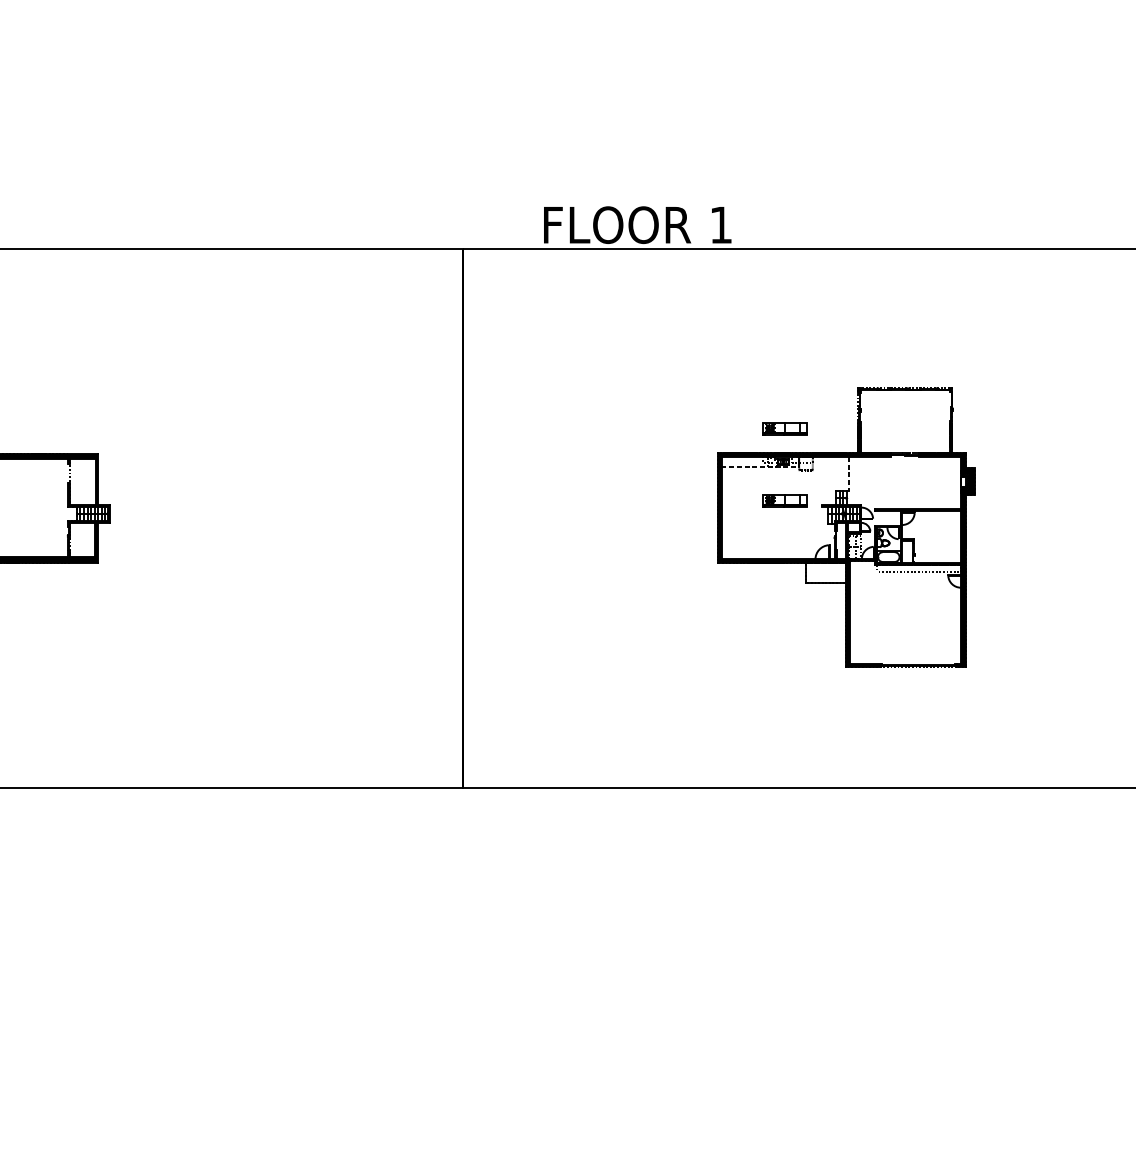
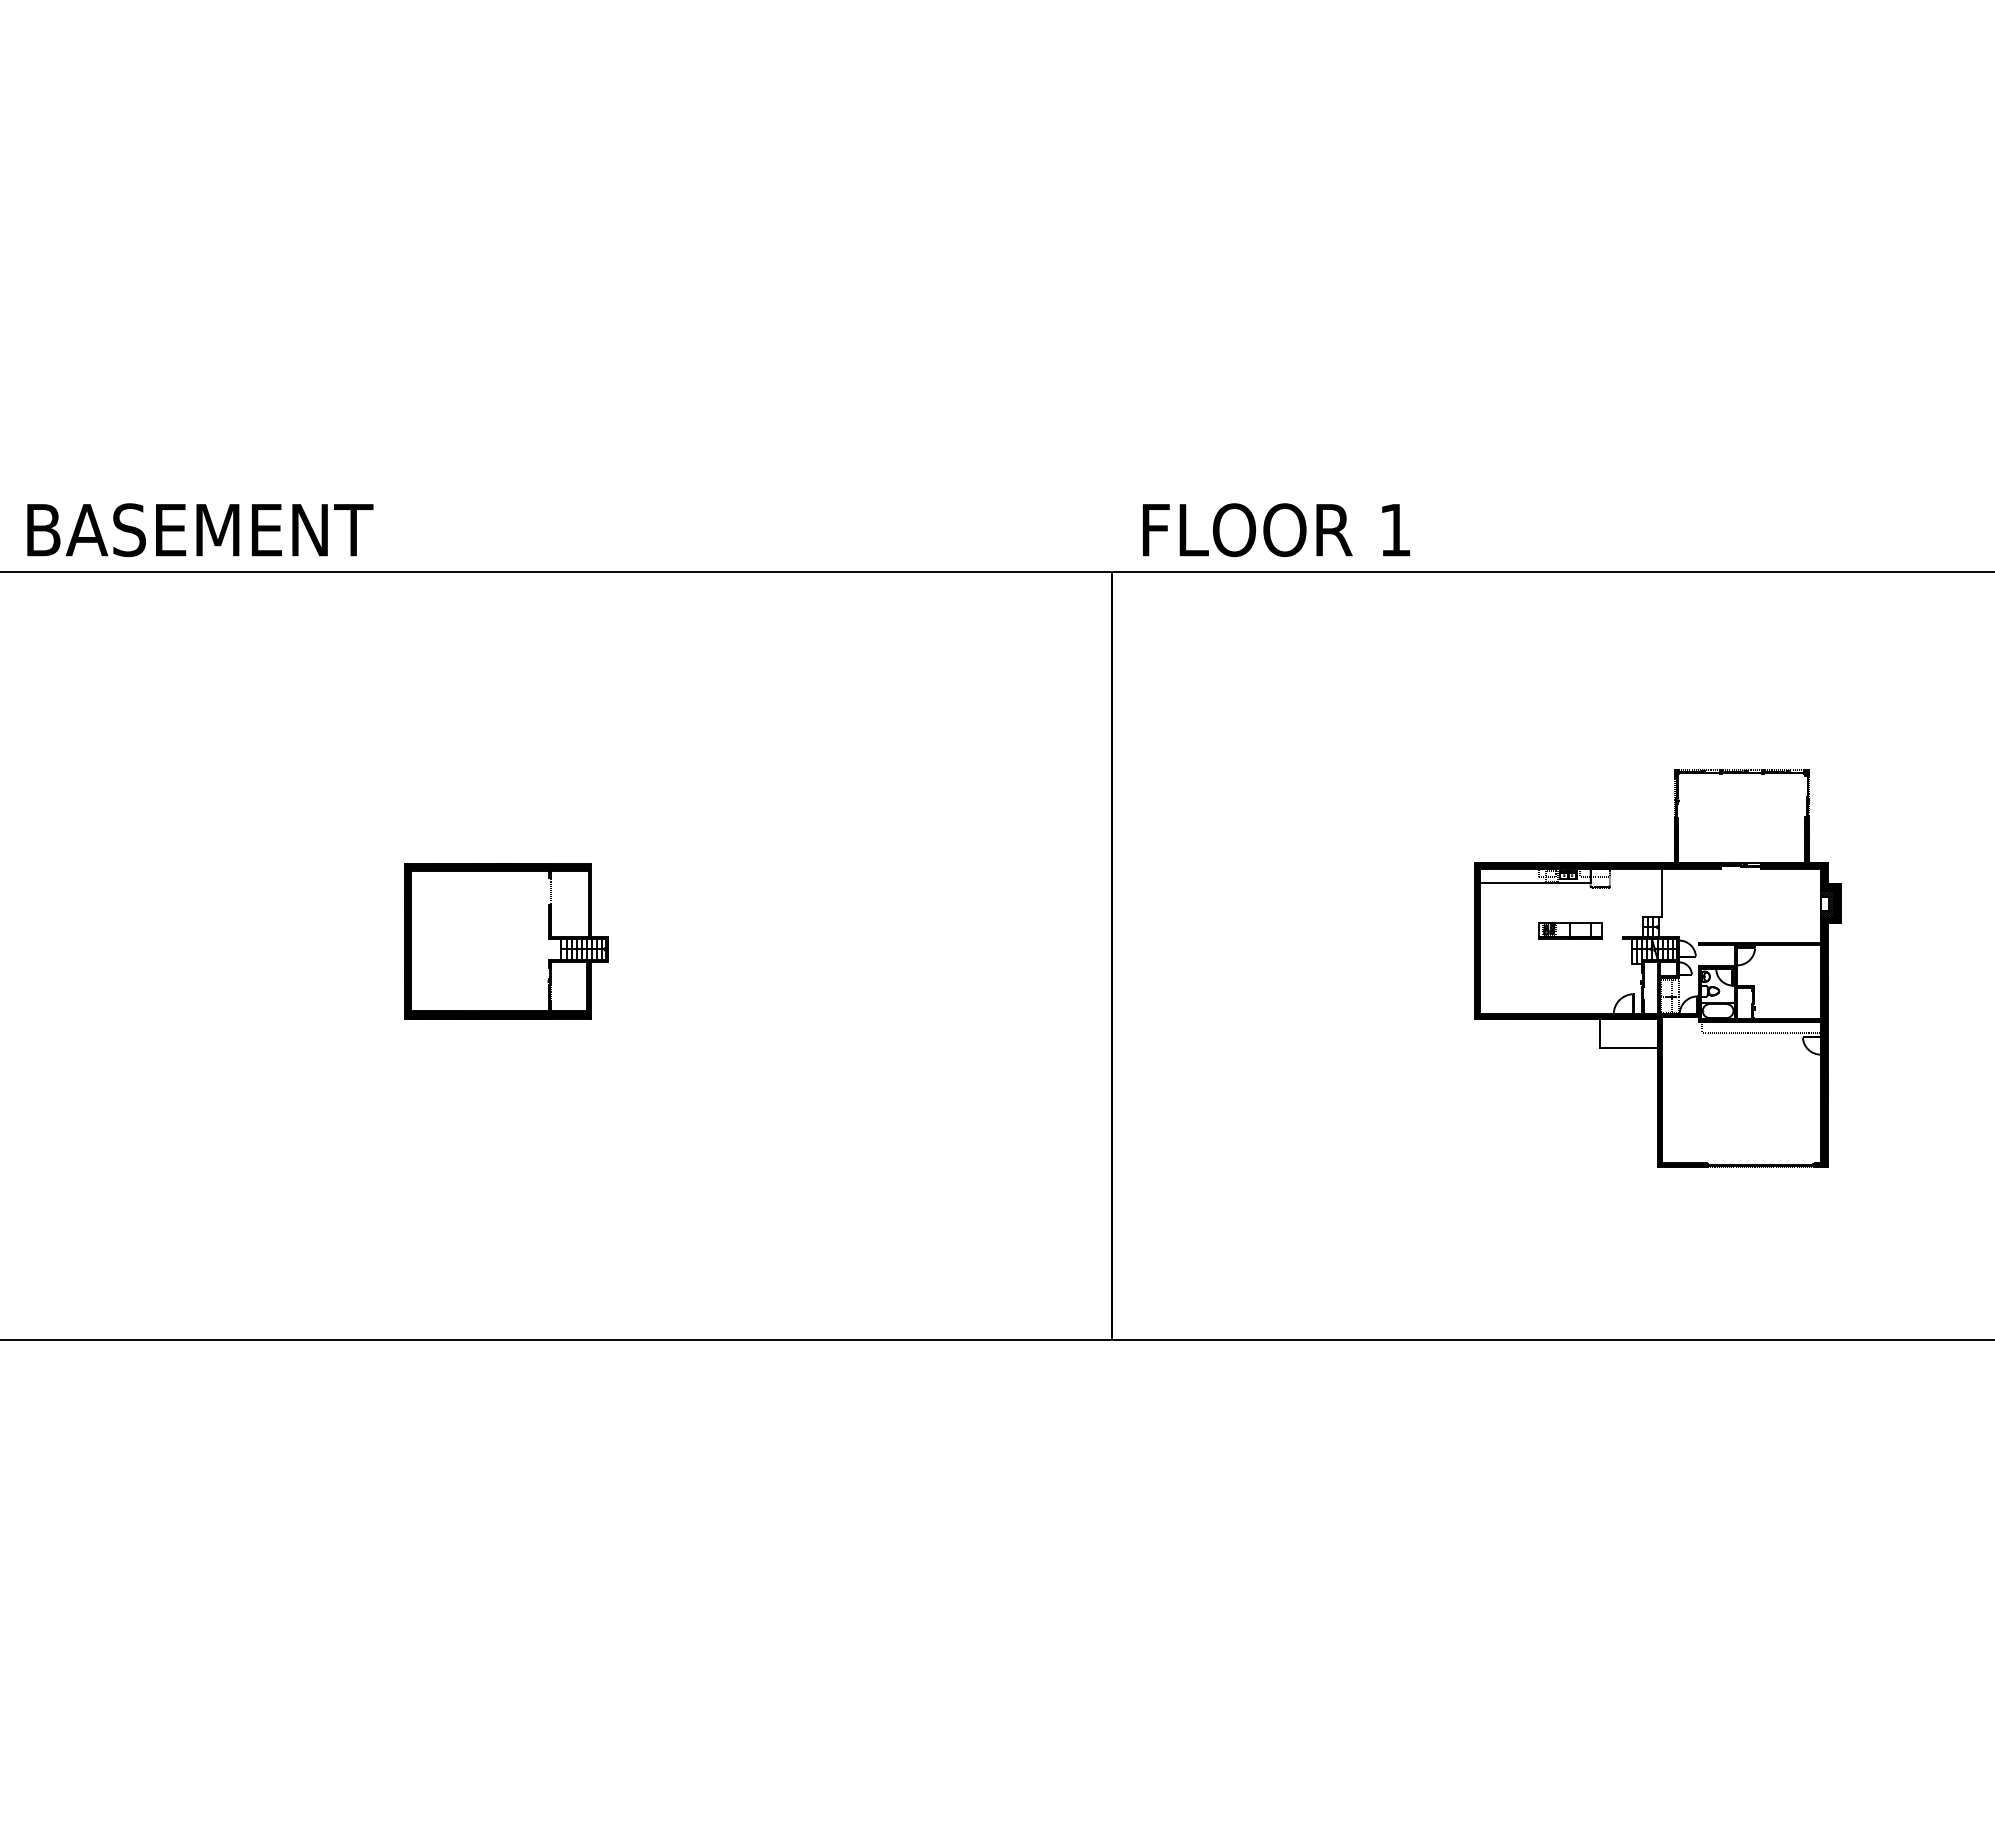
text: (637, 225) -> (1276, 530), moved
part: (785, 428) -> (1570, 828), removed
line: (760, 467) -> (1535, 883), dashed -> solid
line: (849, 474) -> (1661, 893), dashed -> solid

